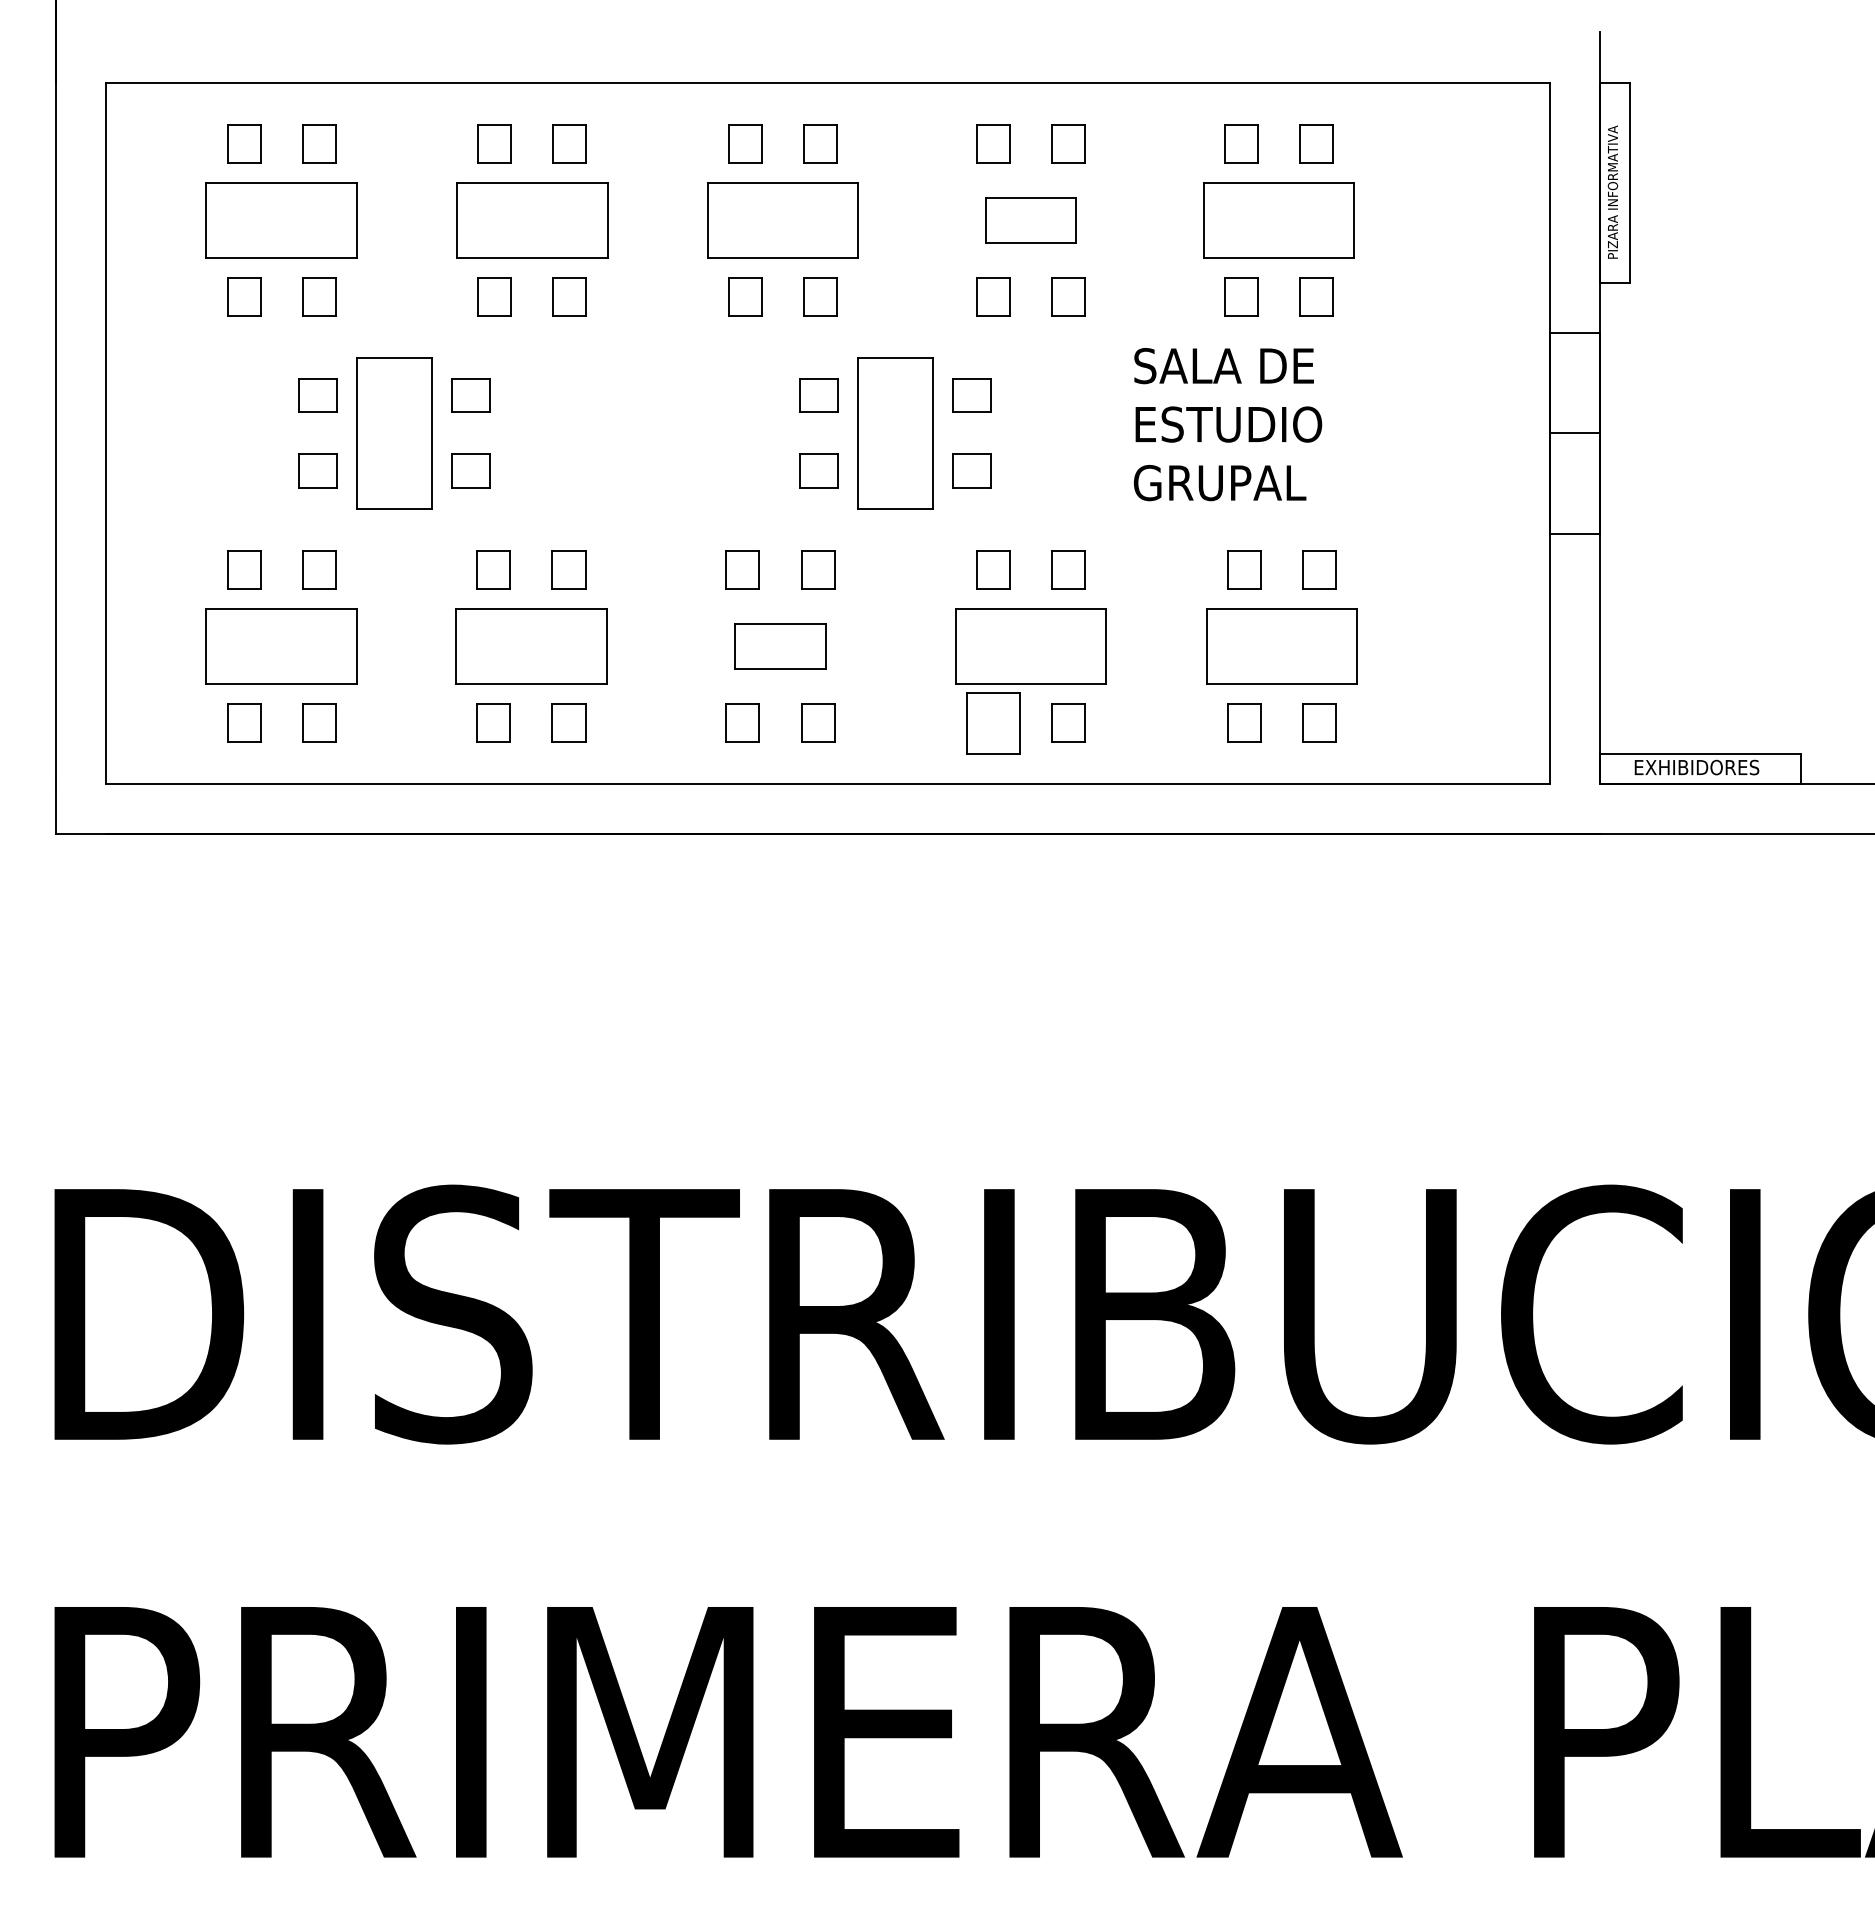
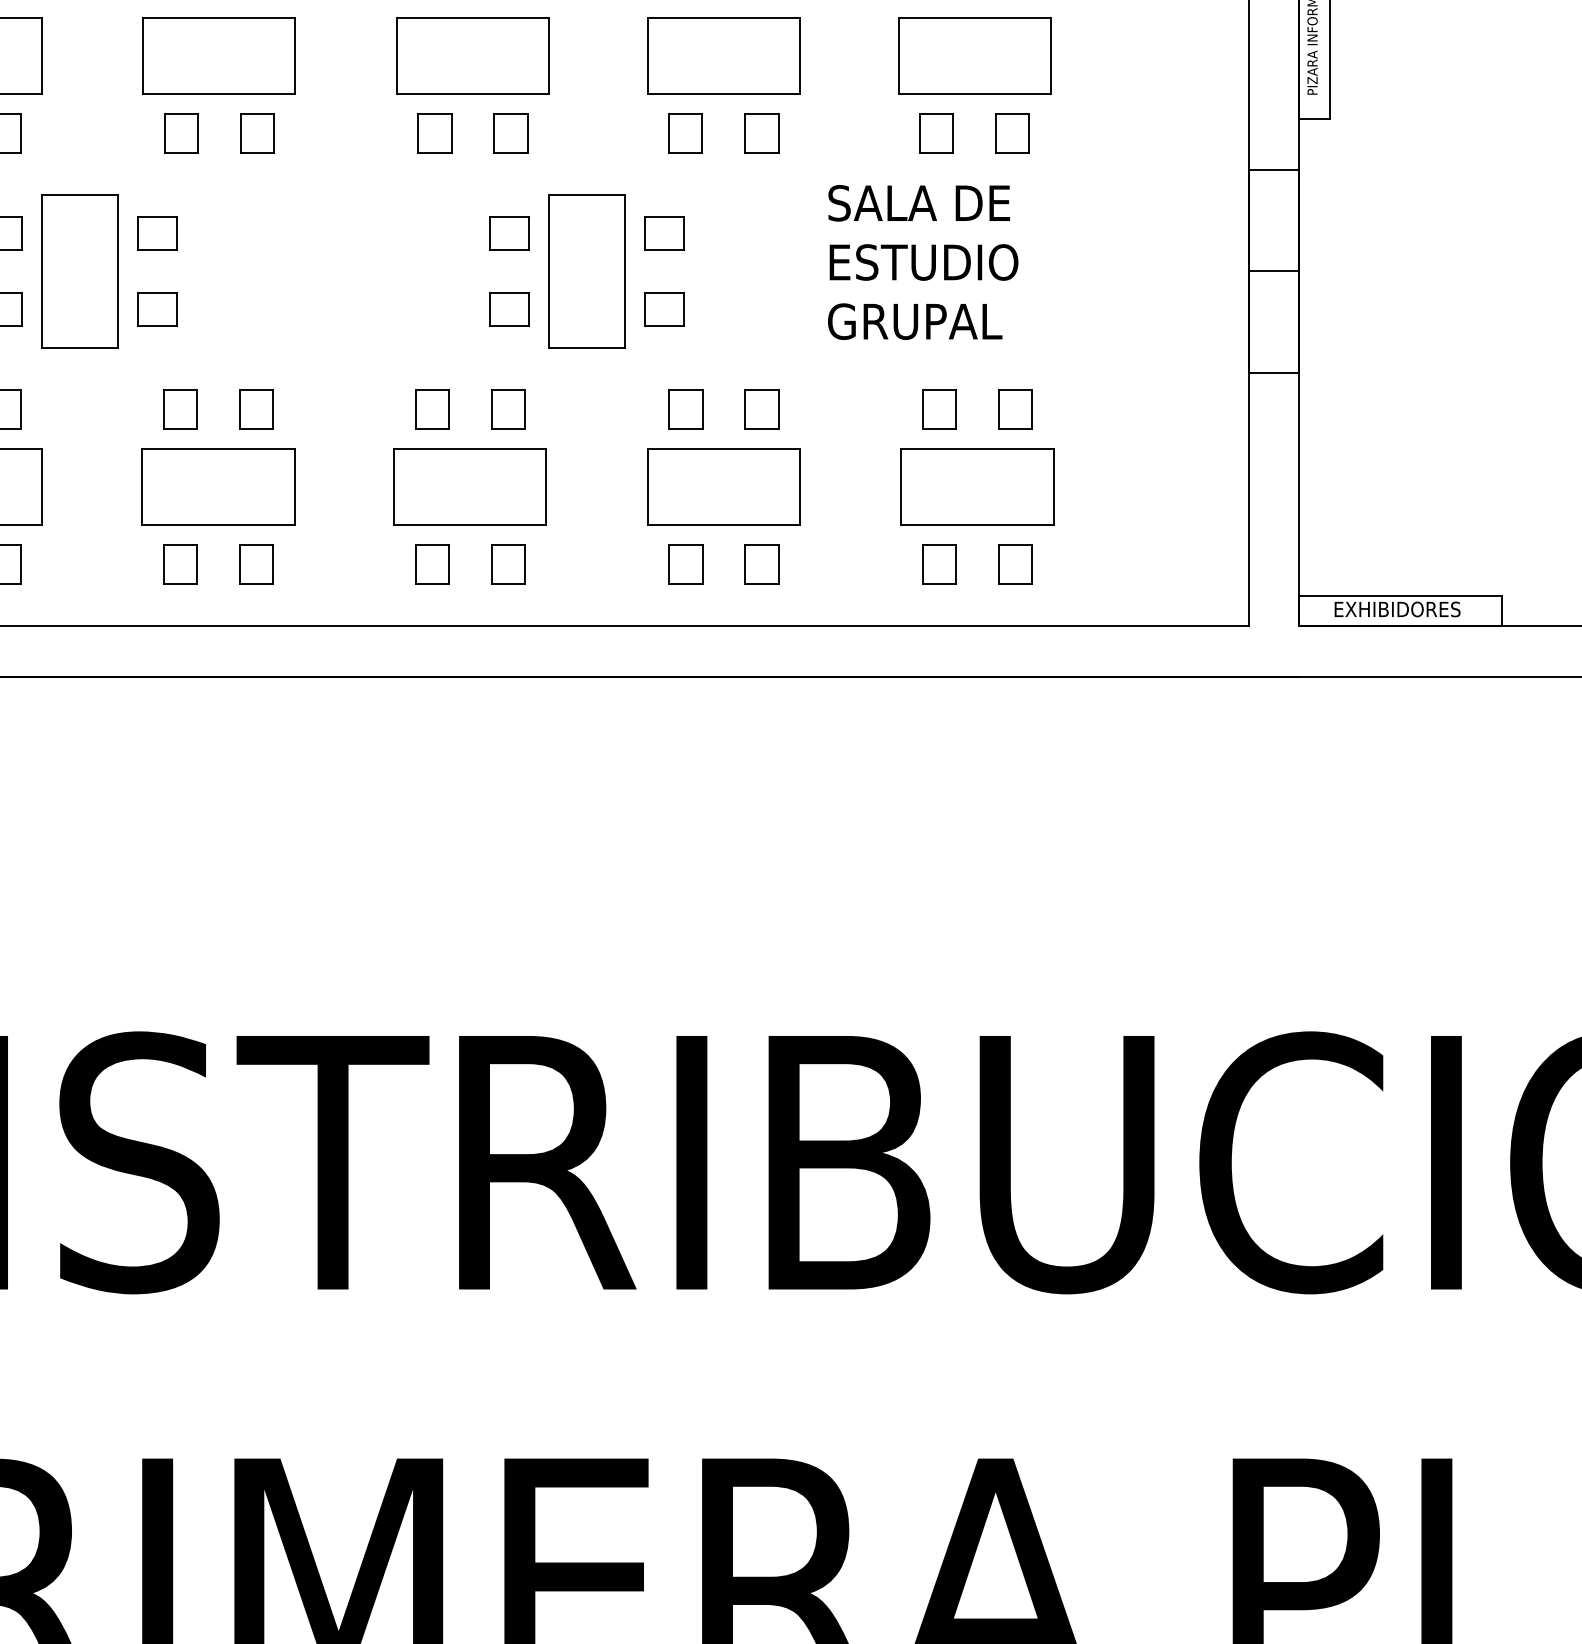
part: (1030, 220) -> (723, 56), size x1.67
part: (780, 646) -> (470, 486), size x1.67
part: (993, 722) -> (685, 563), size x0.62

